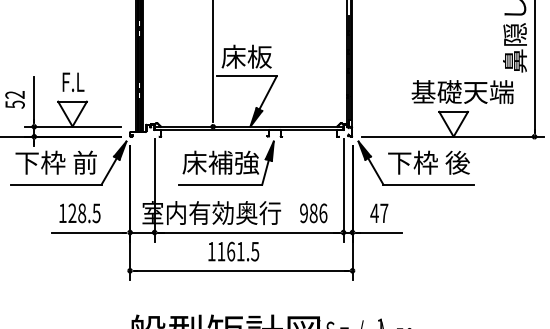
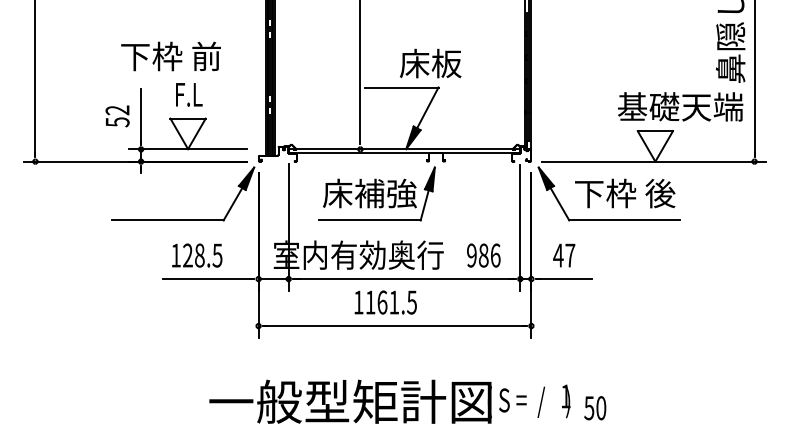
text: (246, 56) -> (430, 63), moved
text: (462, 91) -> (680, 106), moved
text: (55, 162) -> (170, 56), moved

